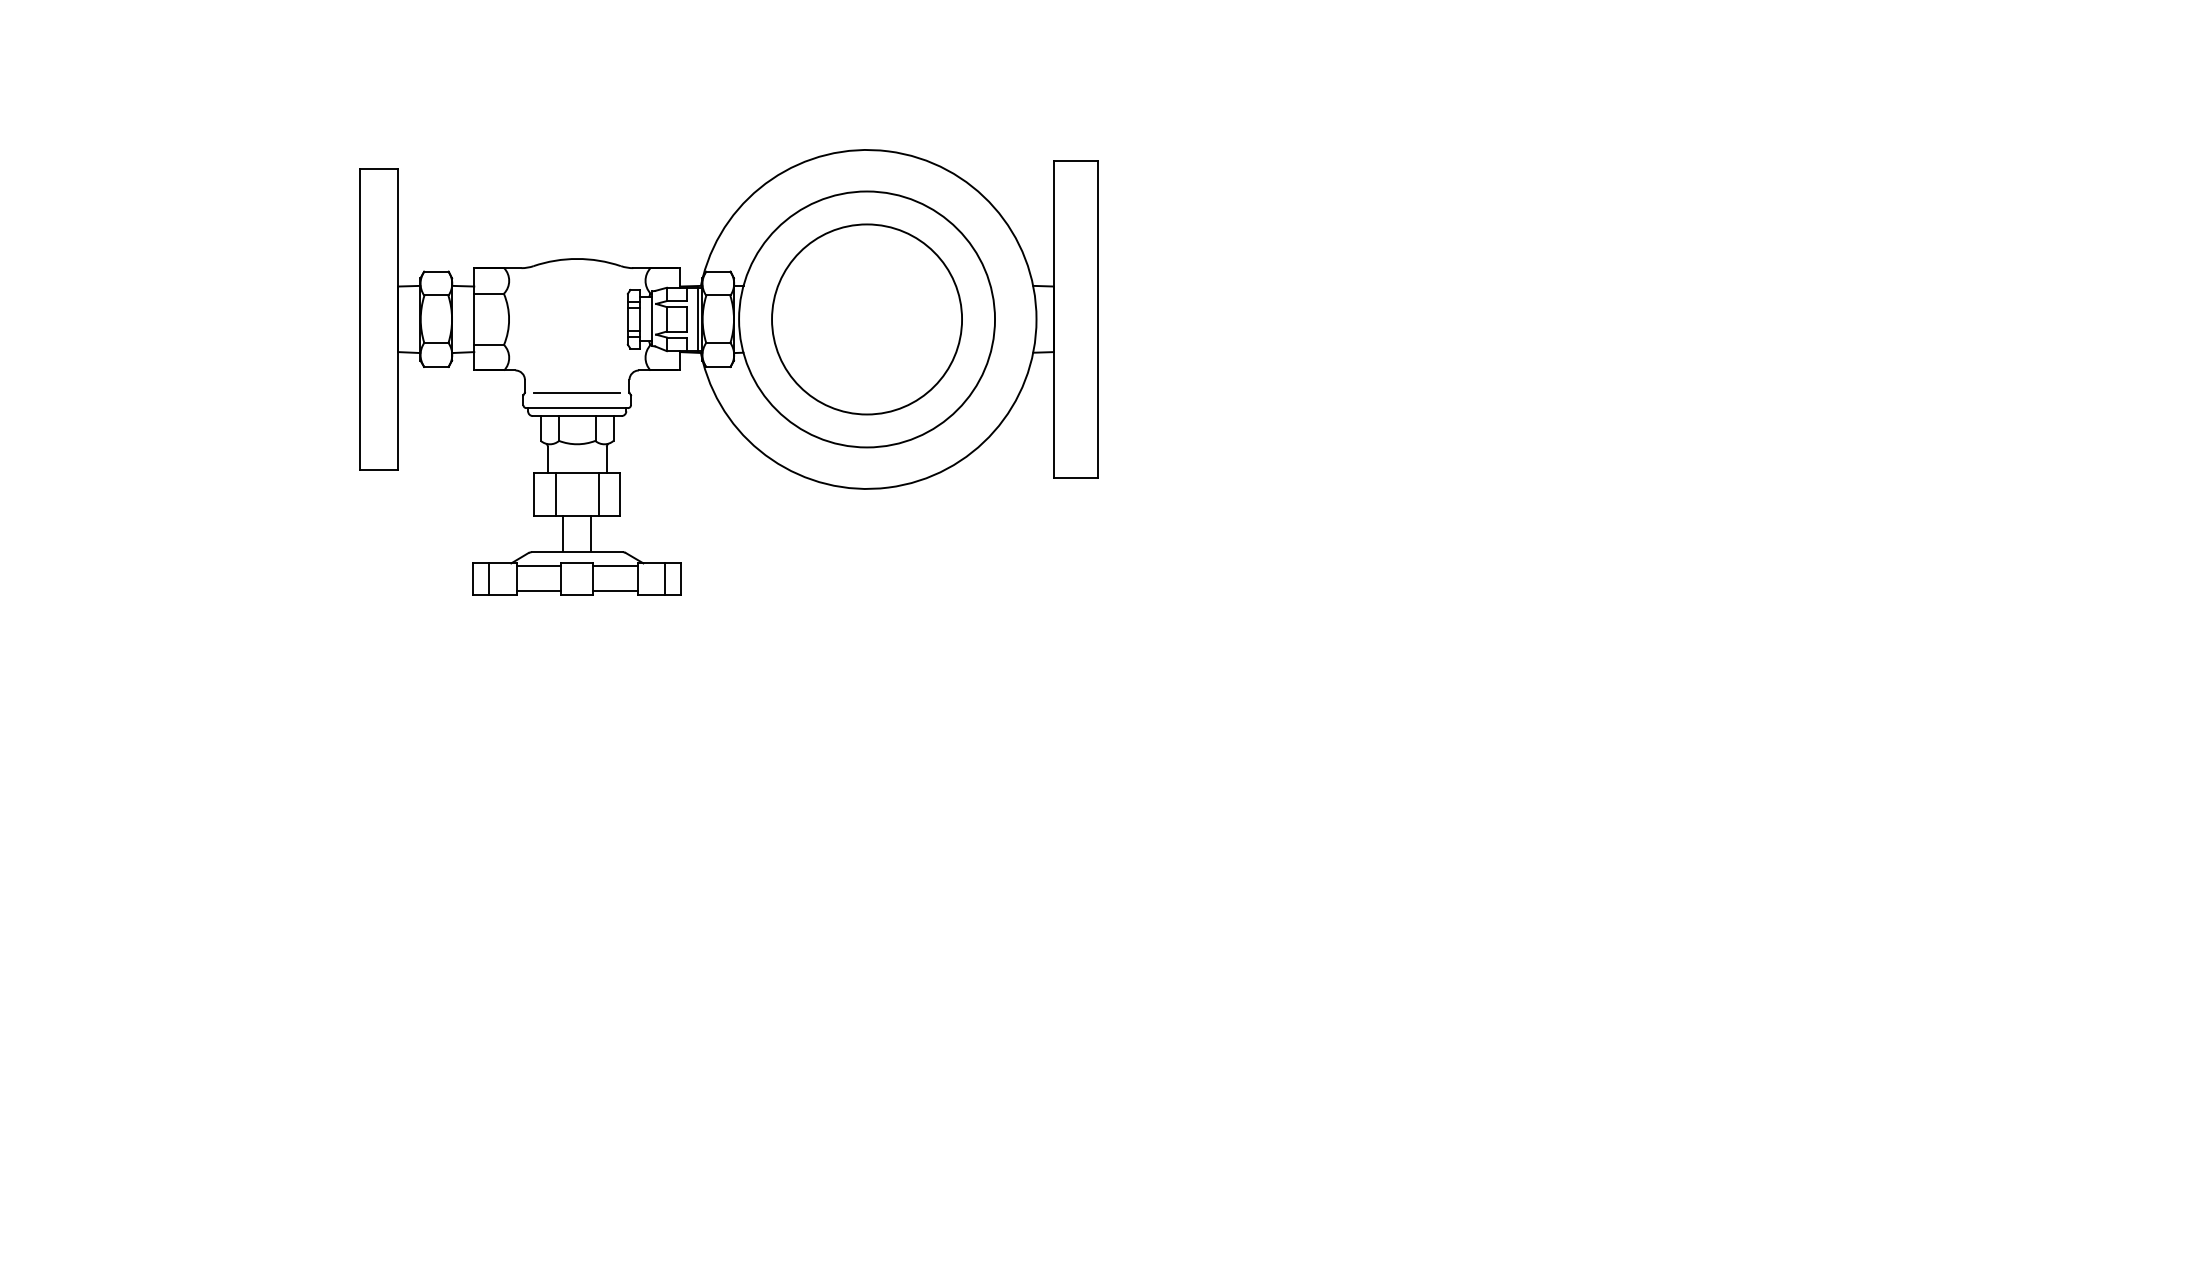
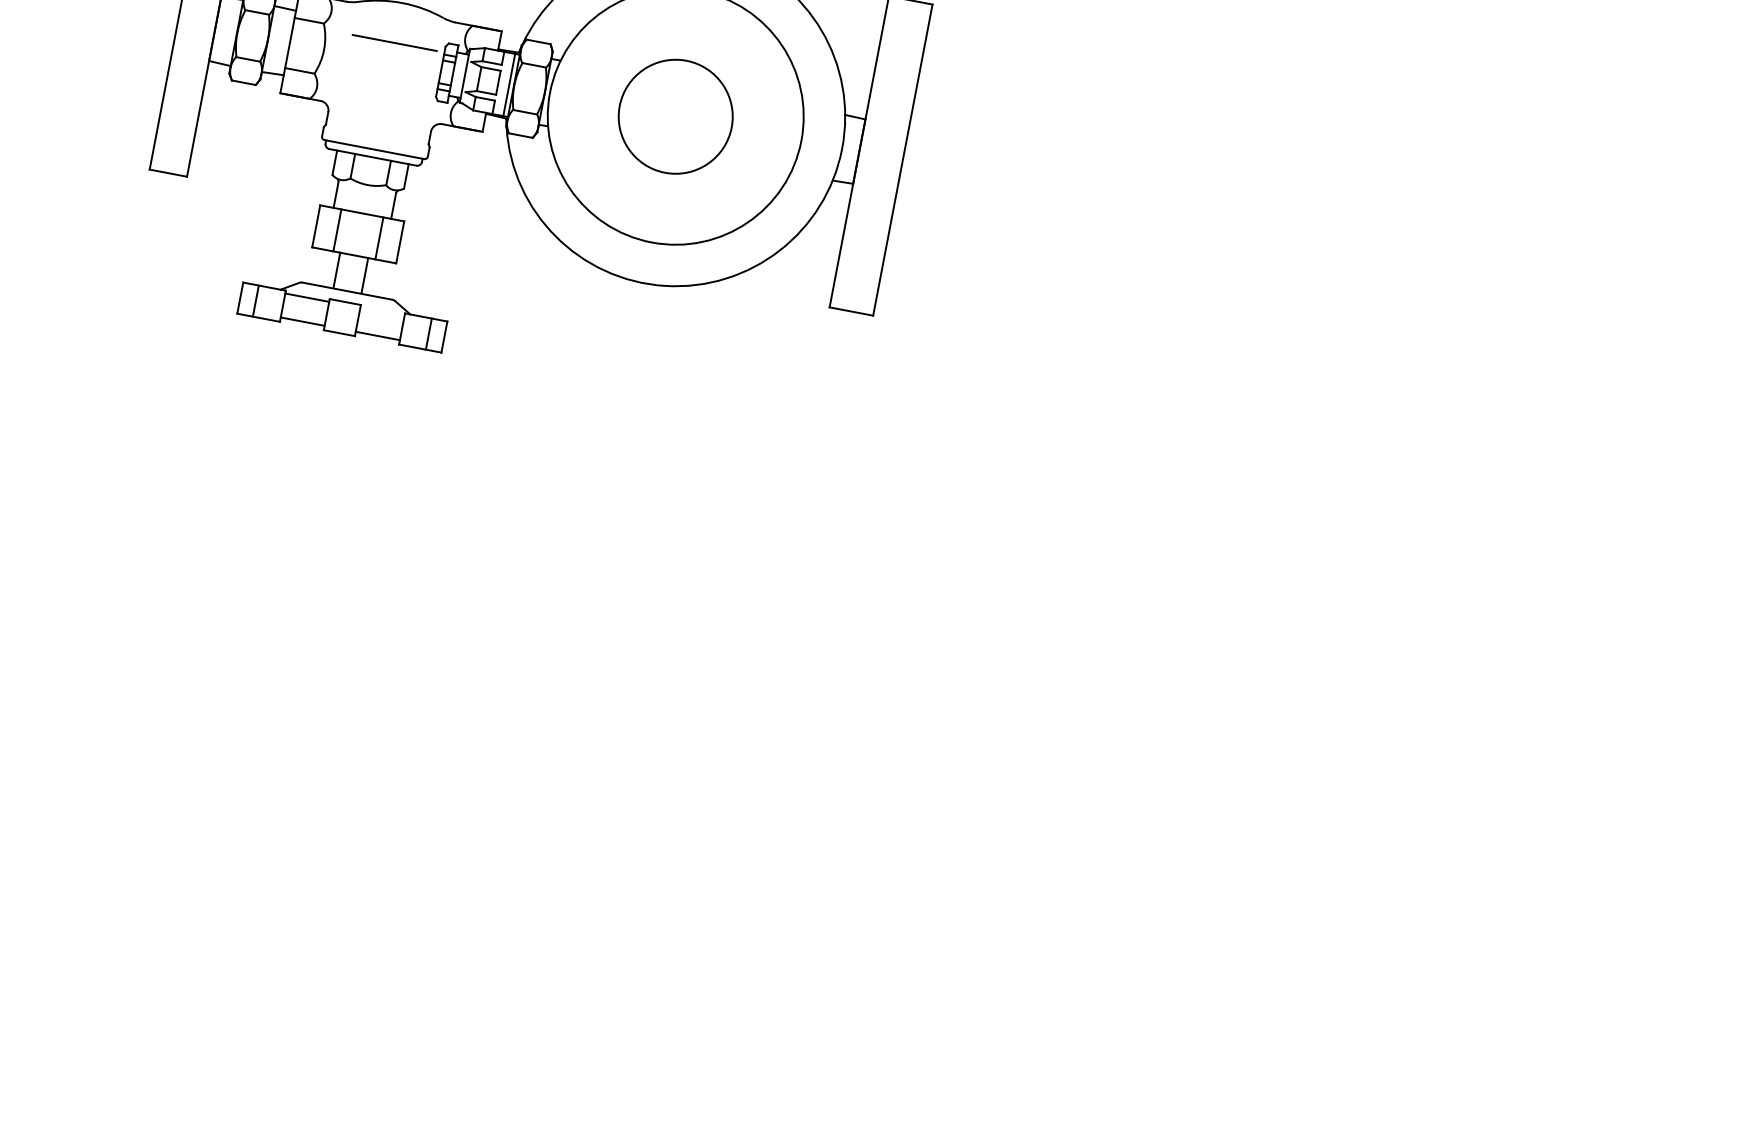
circle: (867, 319) -> (676, 116), size x0.6
line: (576, 392) -> (394, 42), moved
line: (615, 566) -> (382, 312), removed

